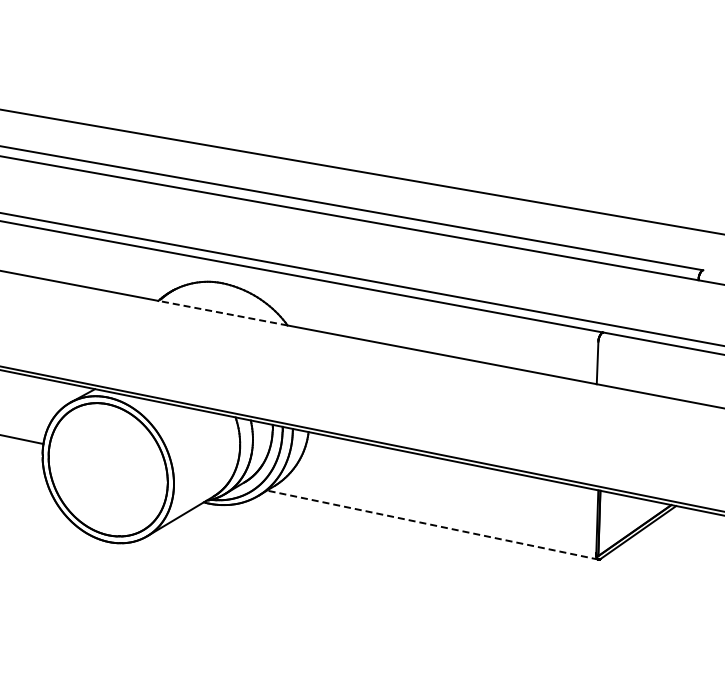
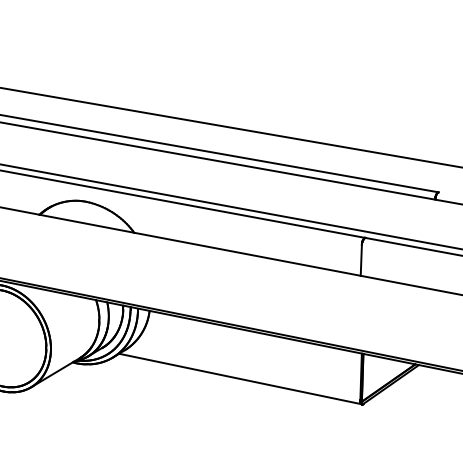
line: (223, 313) -> (87, 224), dashed -> solid
line: (432, 525) -> (240, 379), dashed -> solid

